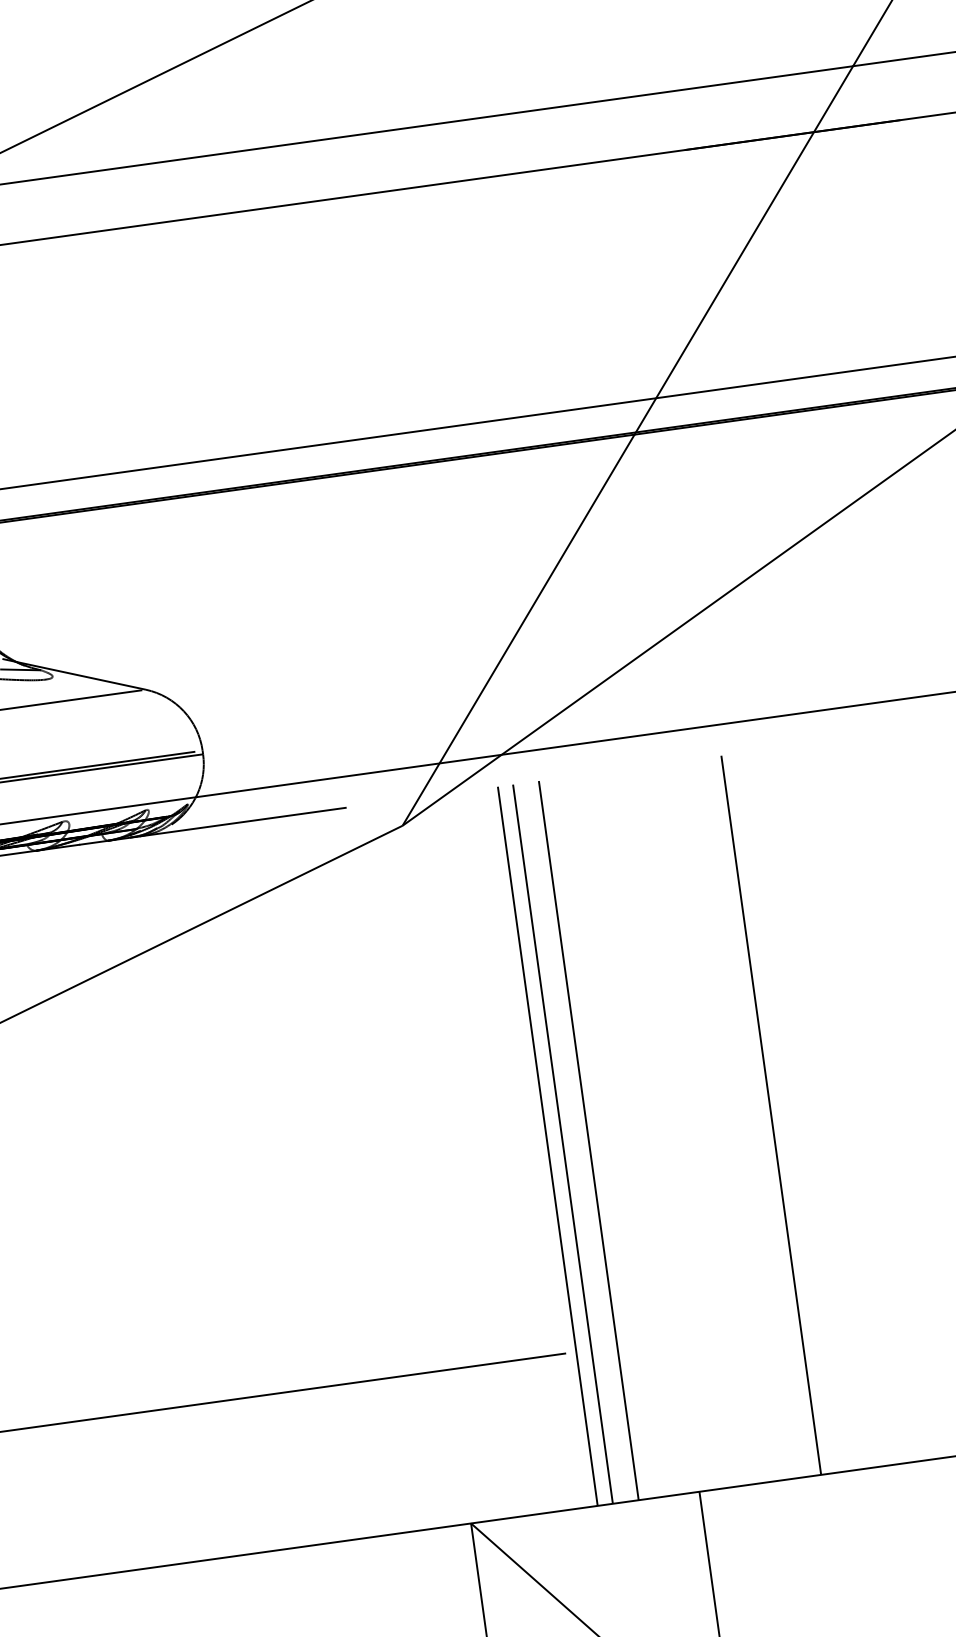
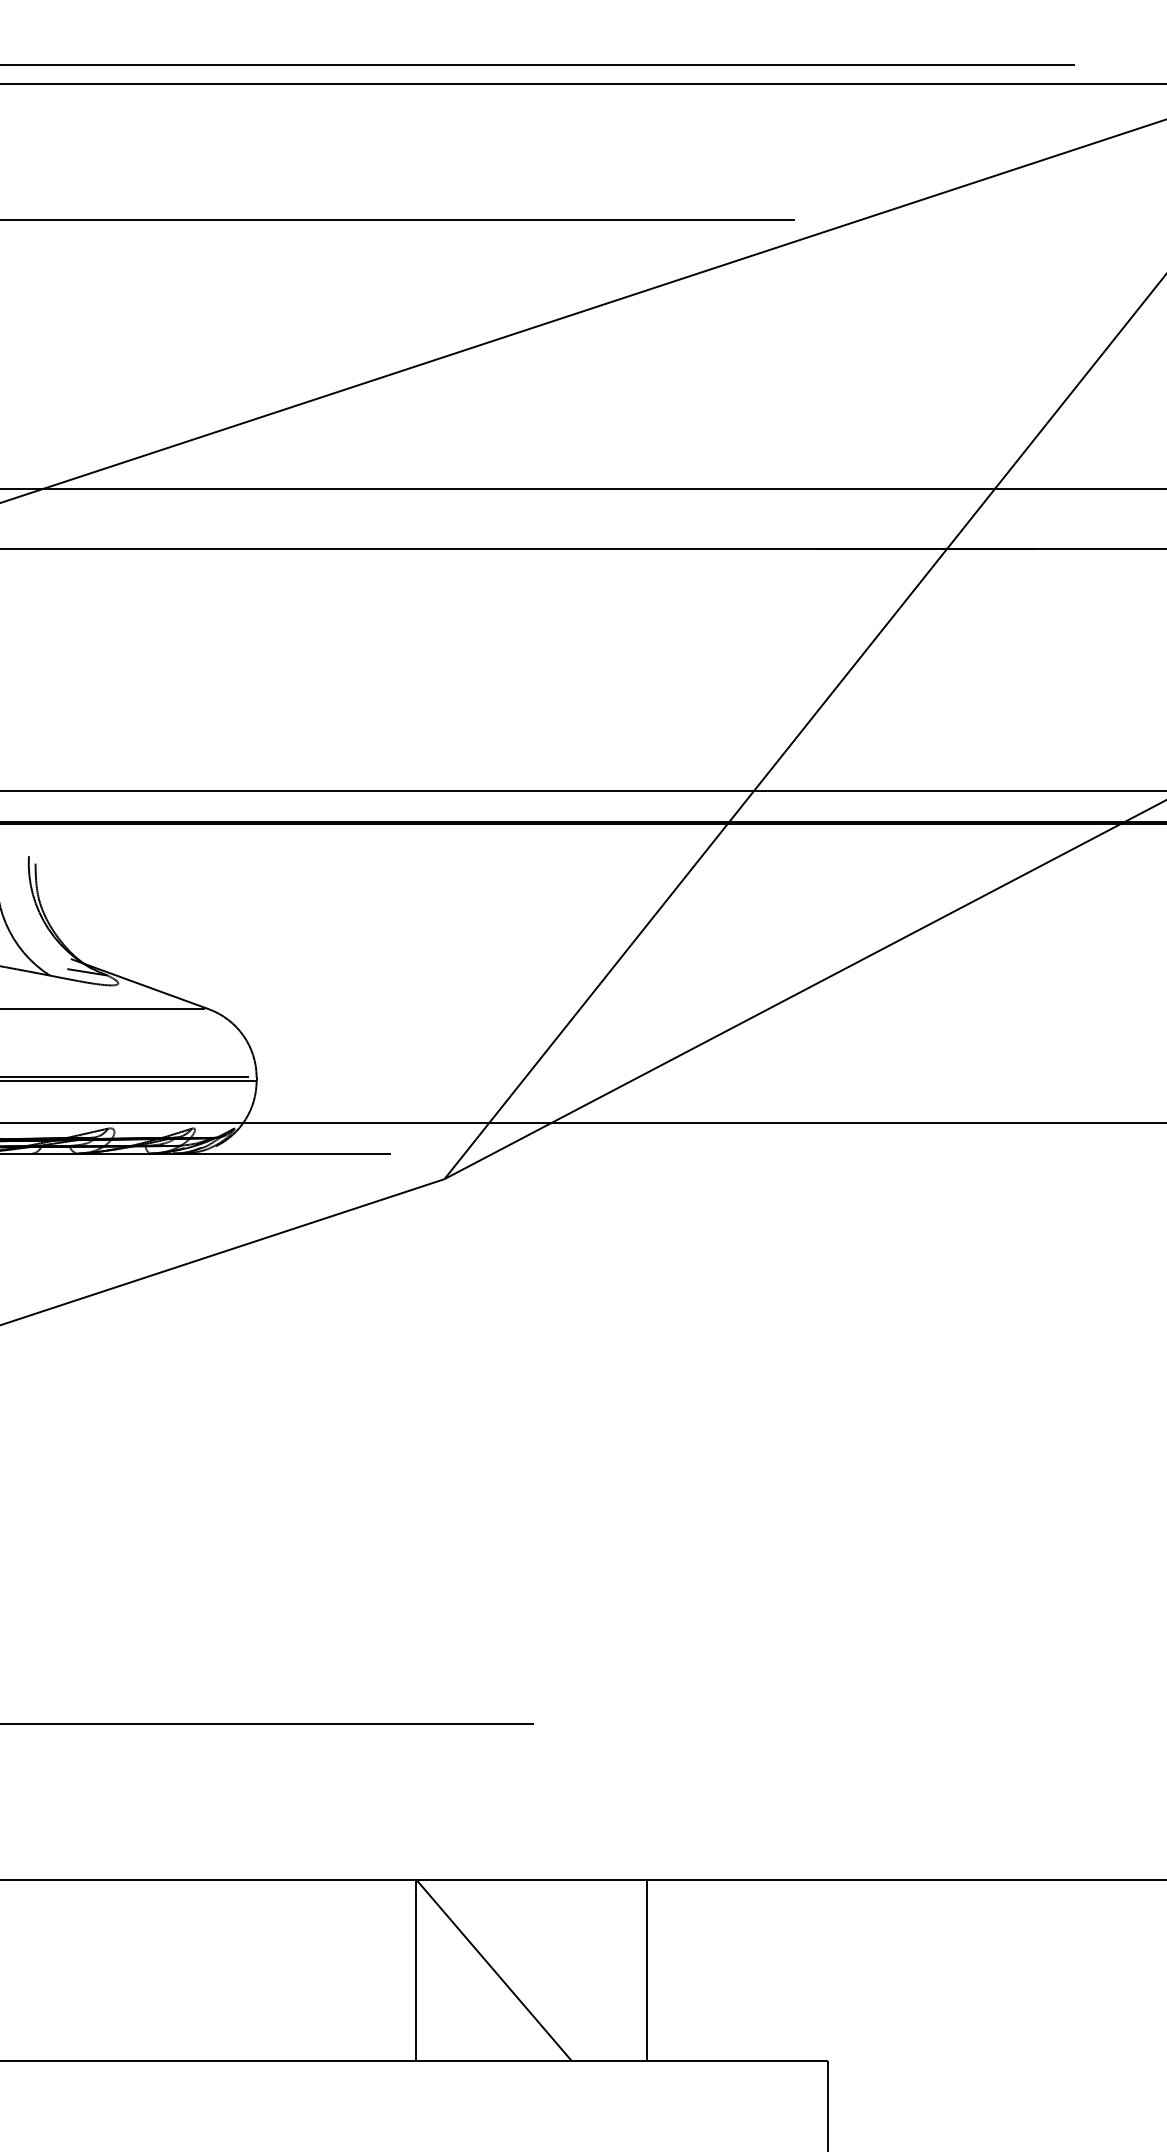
line: (770, 1115) -> (769, 1516), removed
line: (588, 1140) -> (585, 1516), removed
line: (562, 1144) -> (559, 1516), removed
line: (548, 1146) -> (544, 1516), removed

